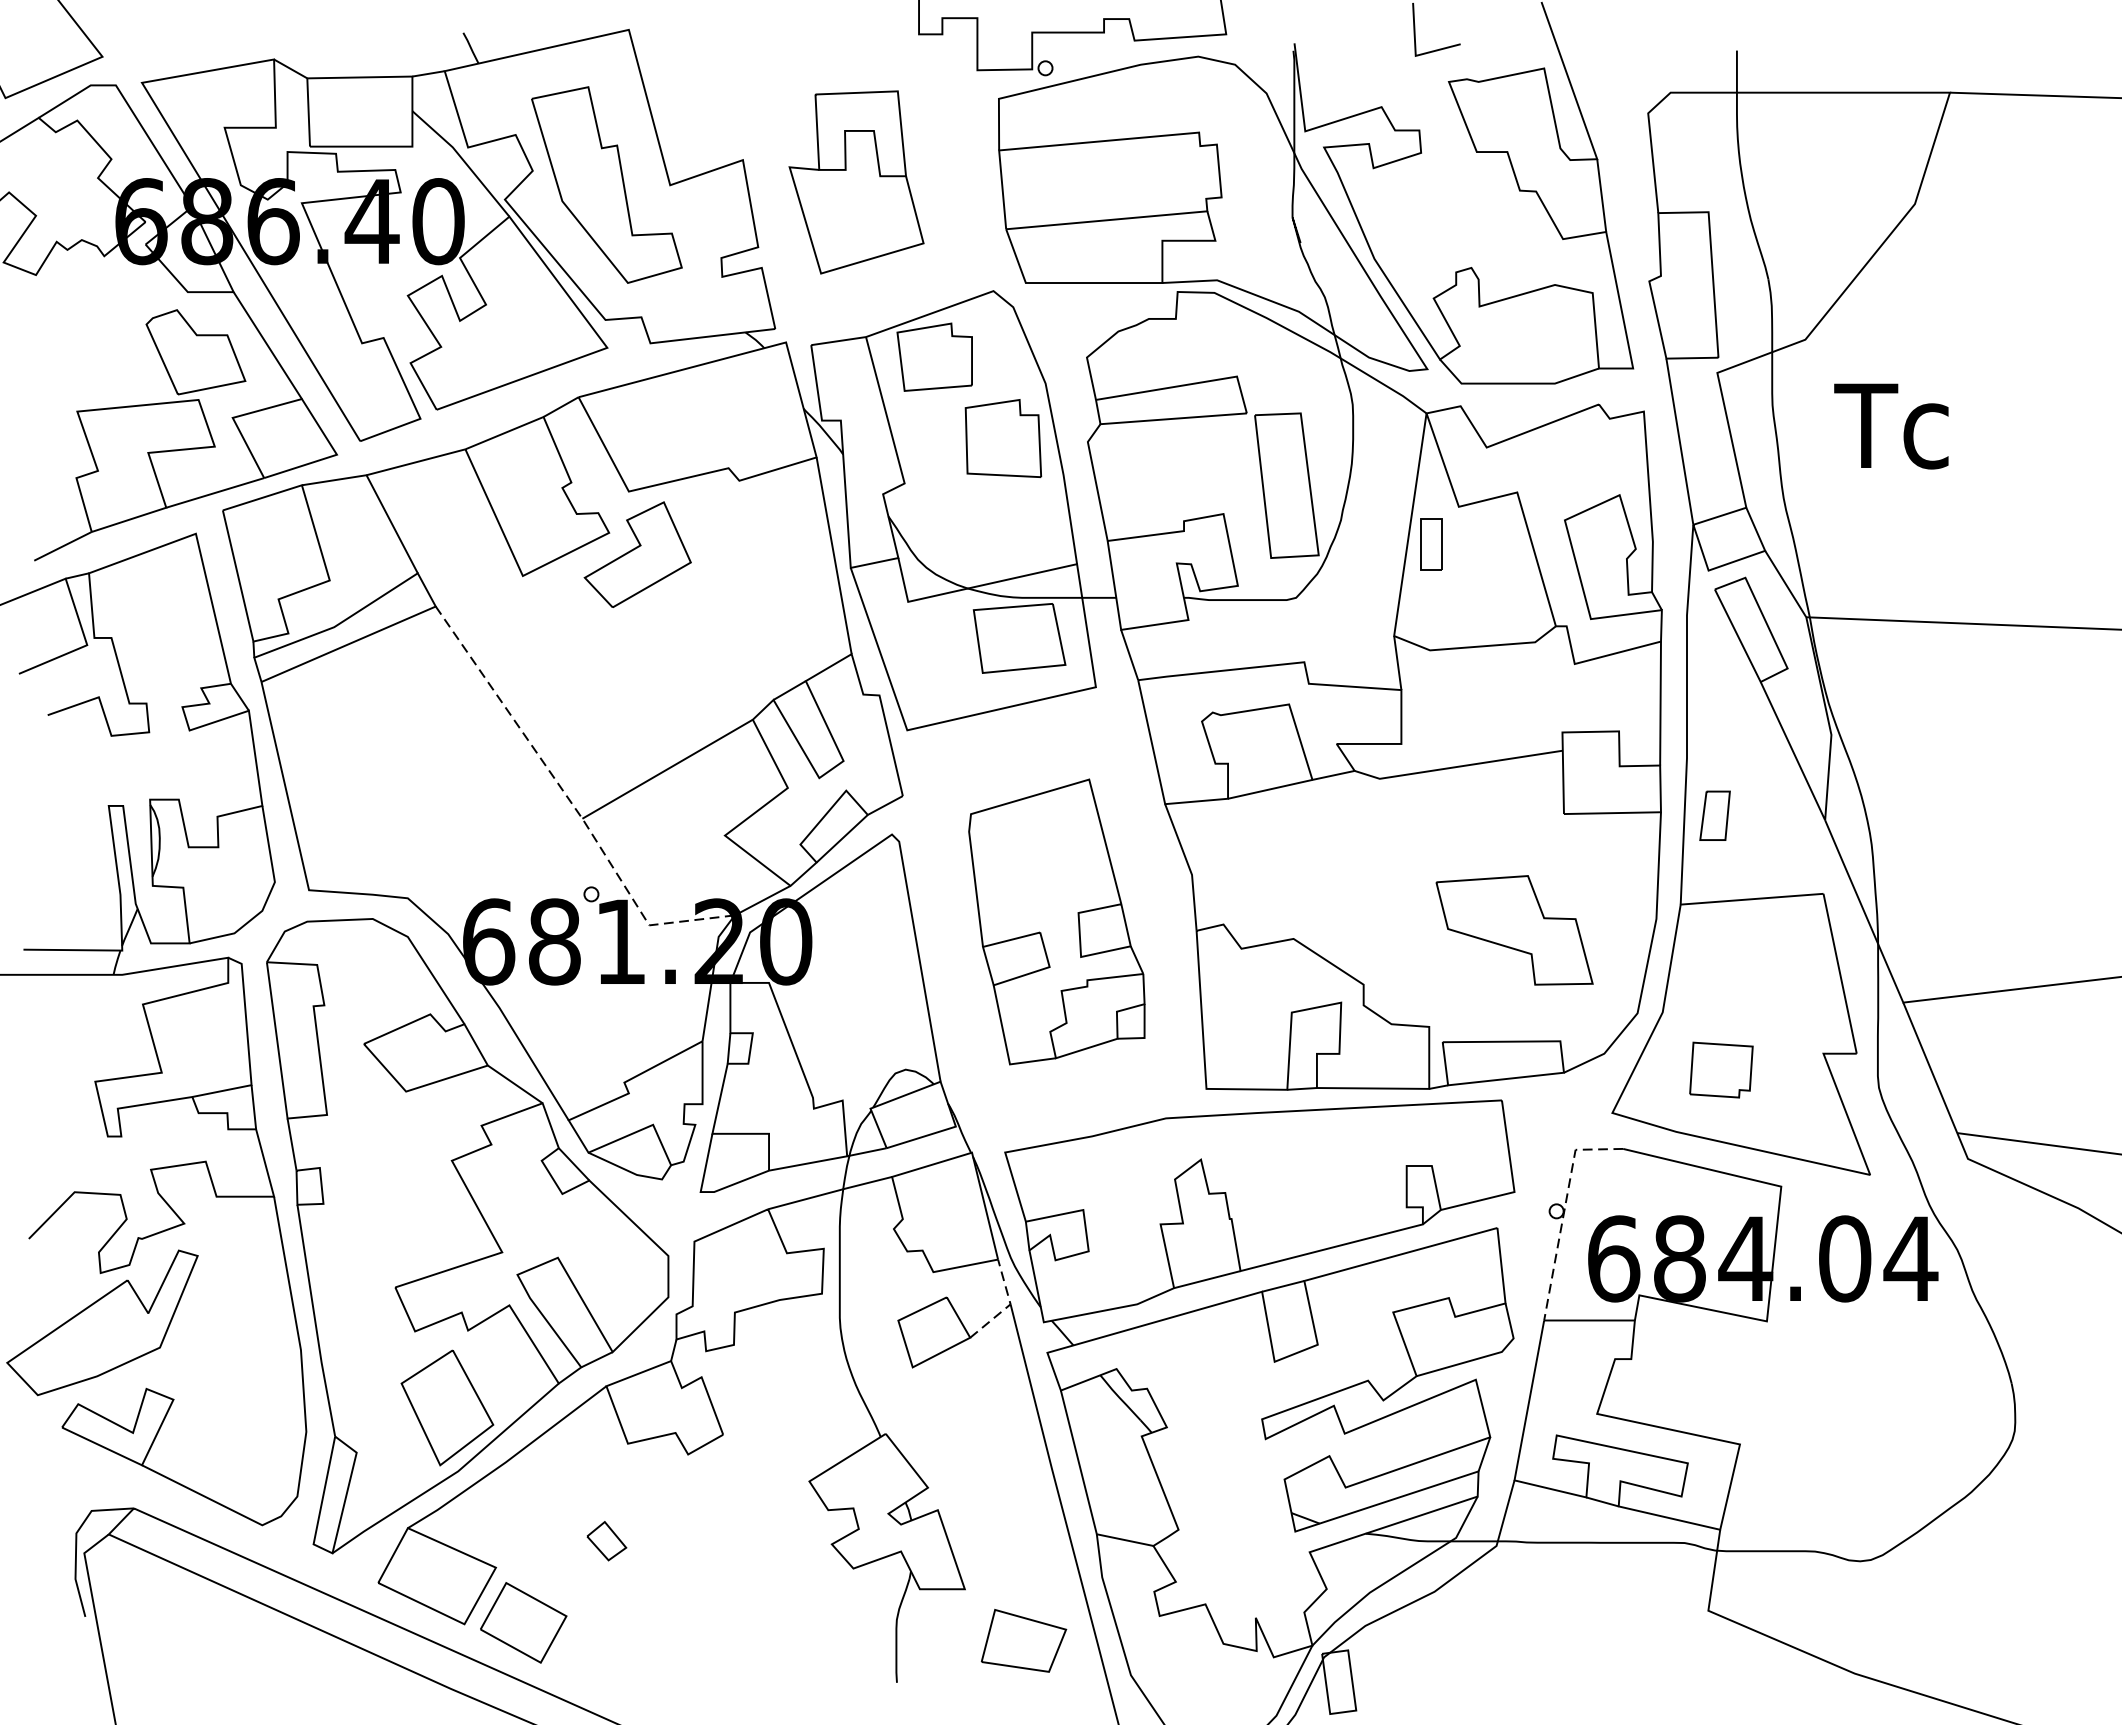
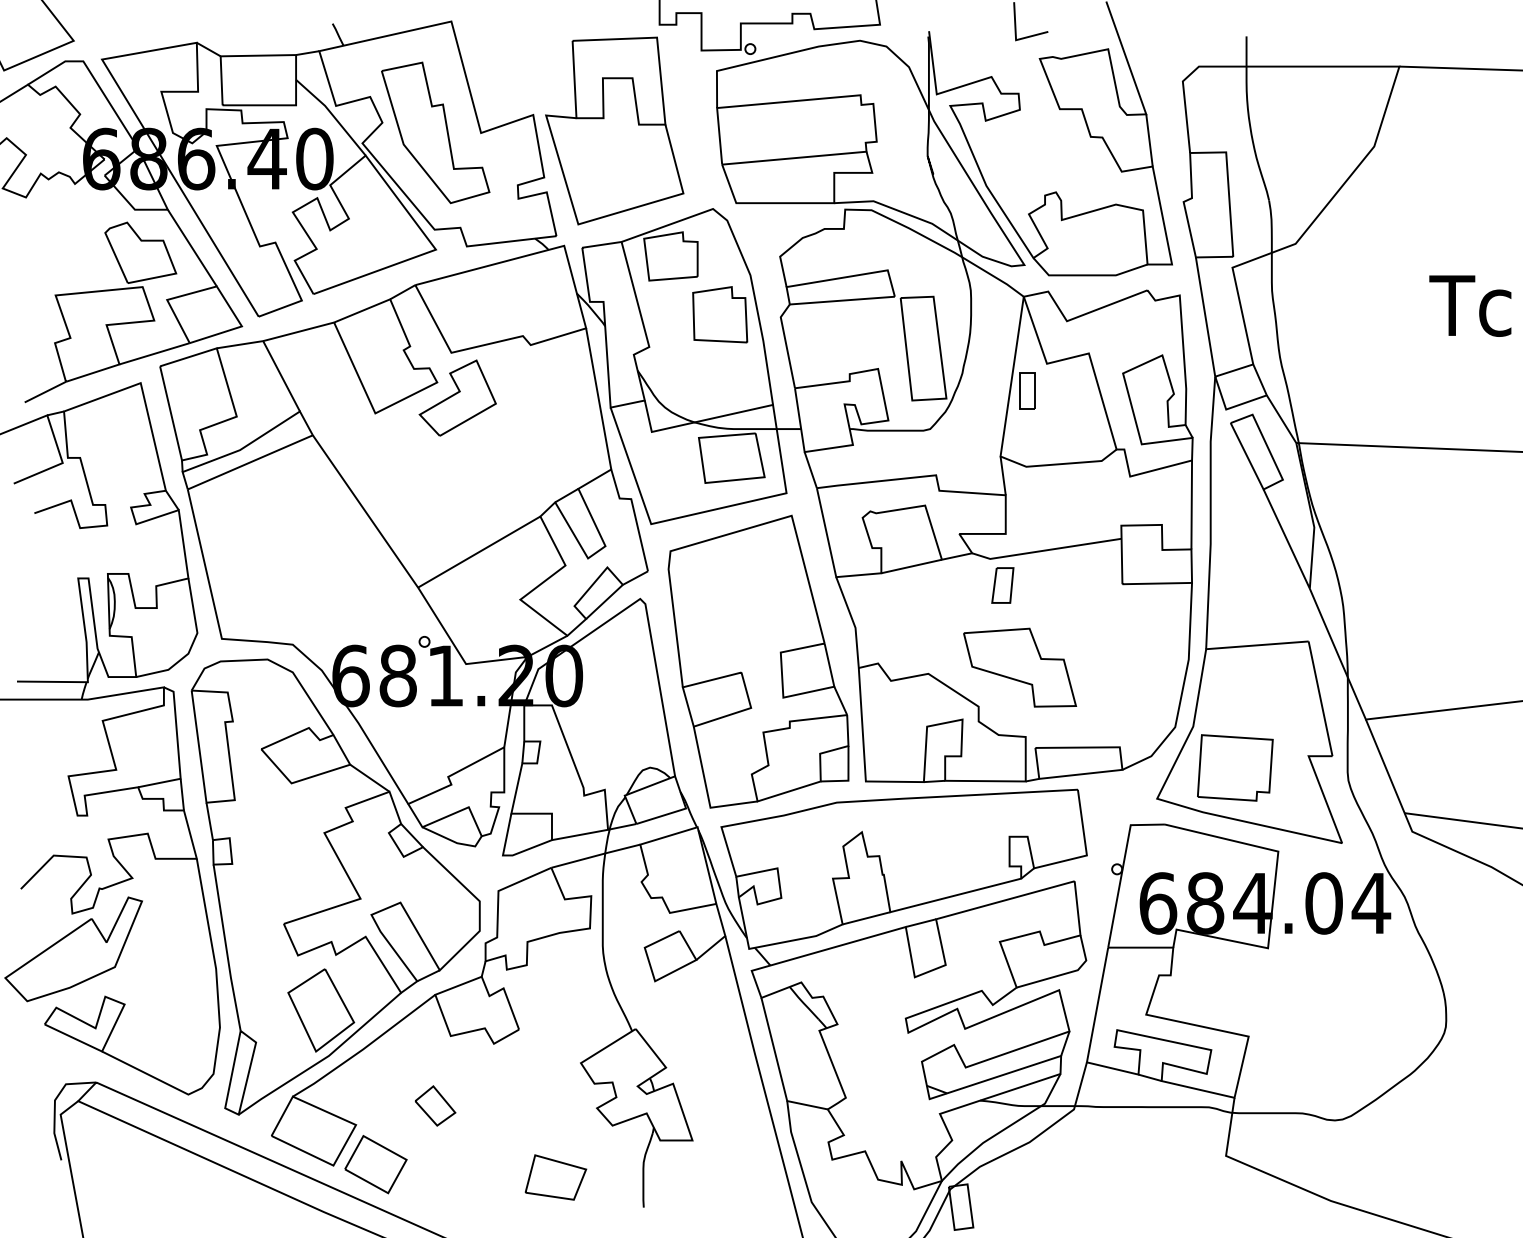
part: (856, 181) -> (614, 130), size x1.43
text: (1891, 425) -> (1470, 305), moved
line: (570, 800) -> (409, 574), dashed -> solid
part: (1714, 815) -> (1002, 585), moved
part: (1056, 921) -> (758, 661), size x1.43
part: (1515, 930) -> (1020, 667), moved
part: (1721, 1069) -> (1235, 767), size x1.67
line: (1564, 1211) -> (1122, 869), dashed -> solid
line: (1009, 1304) -> (724, 936), dashed -> solid
part: (606, 1540) -> (435, 1105), size x1.43
part: (1023, 1640) -> (555, 1177), moved

